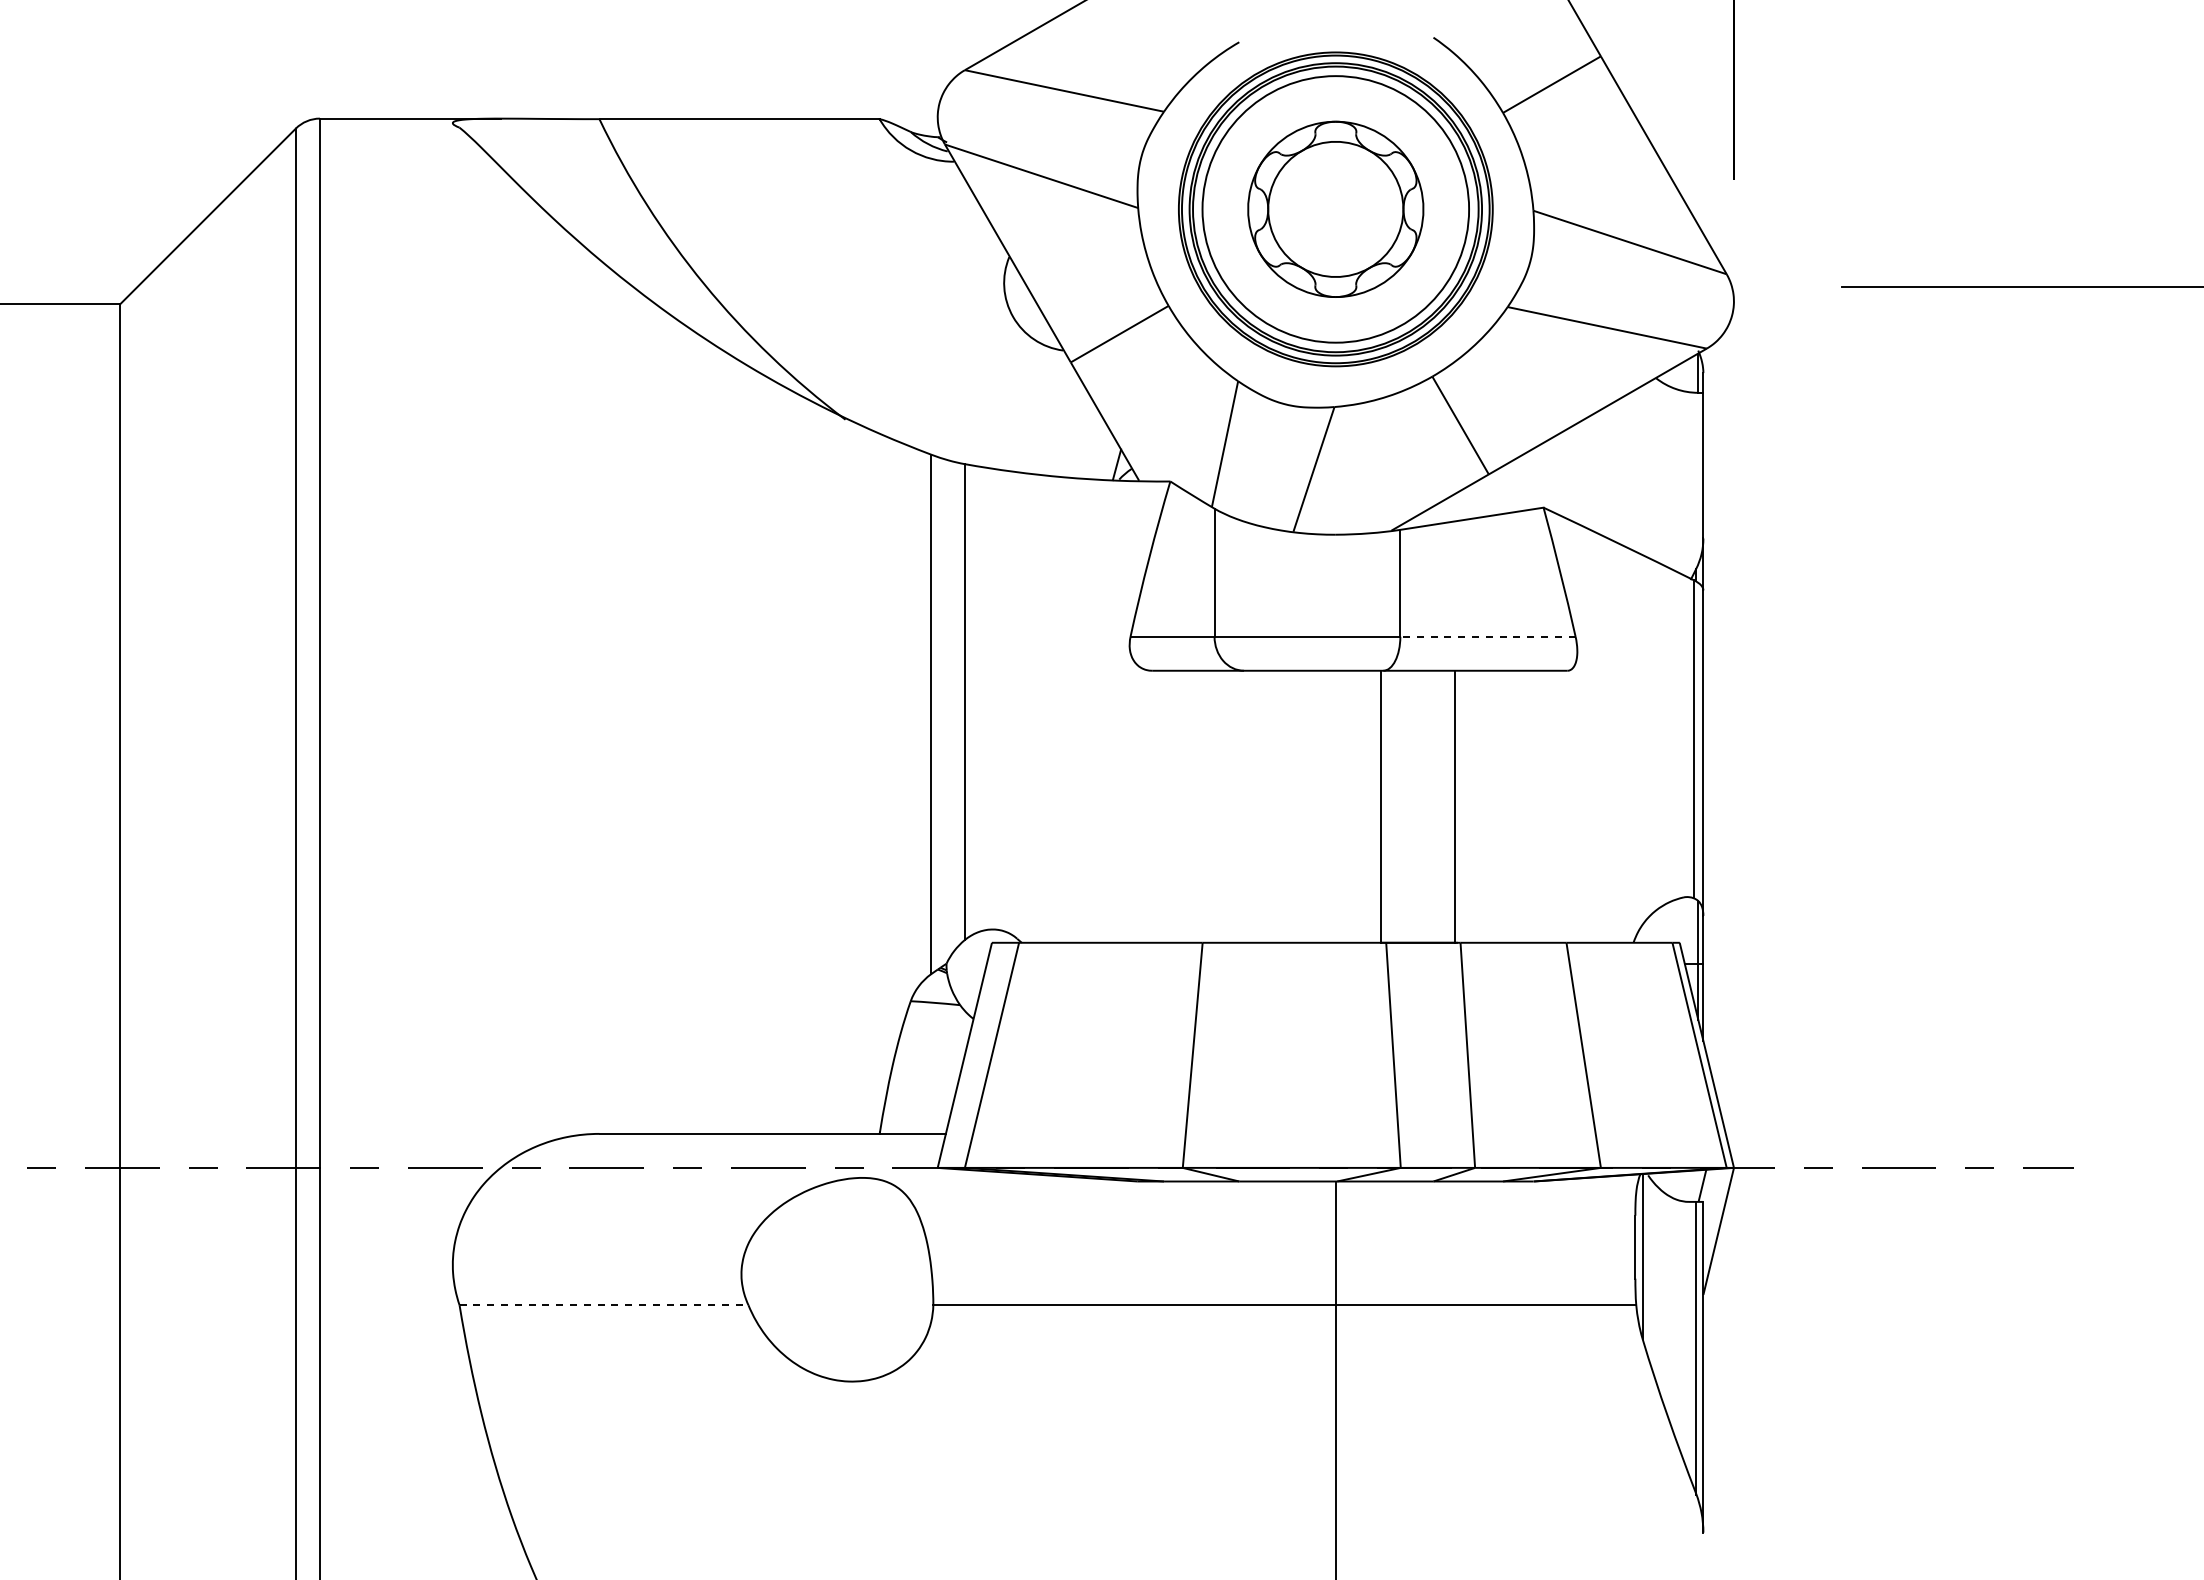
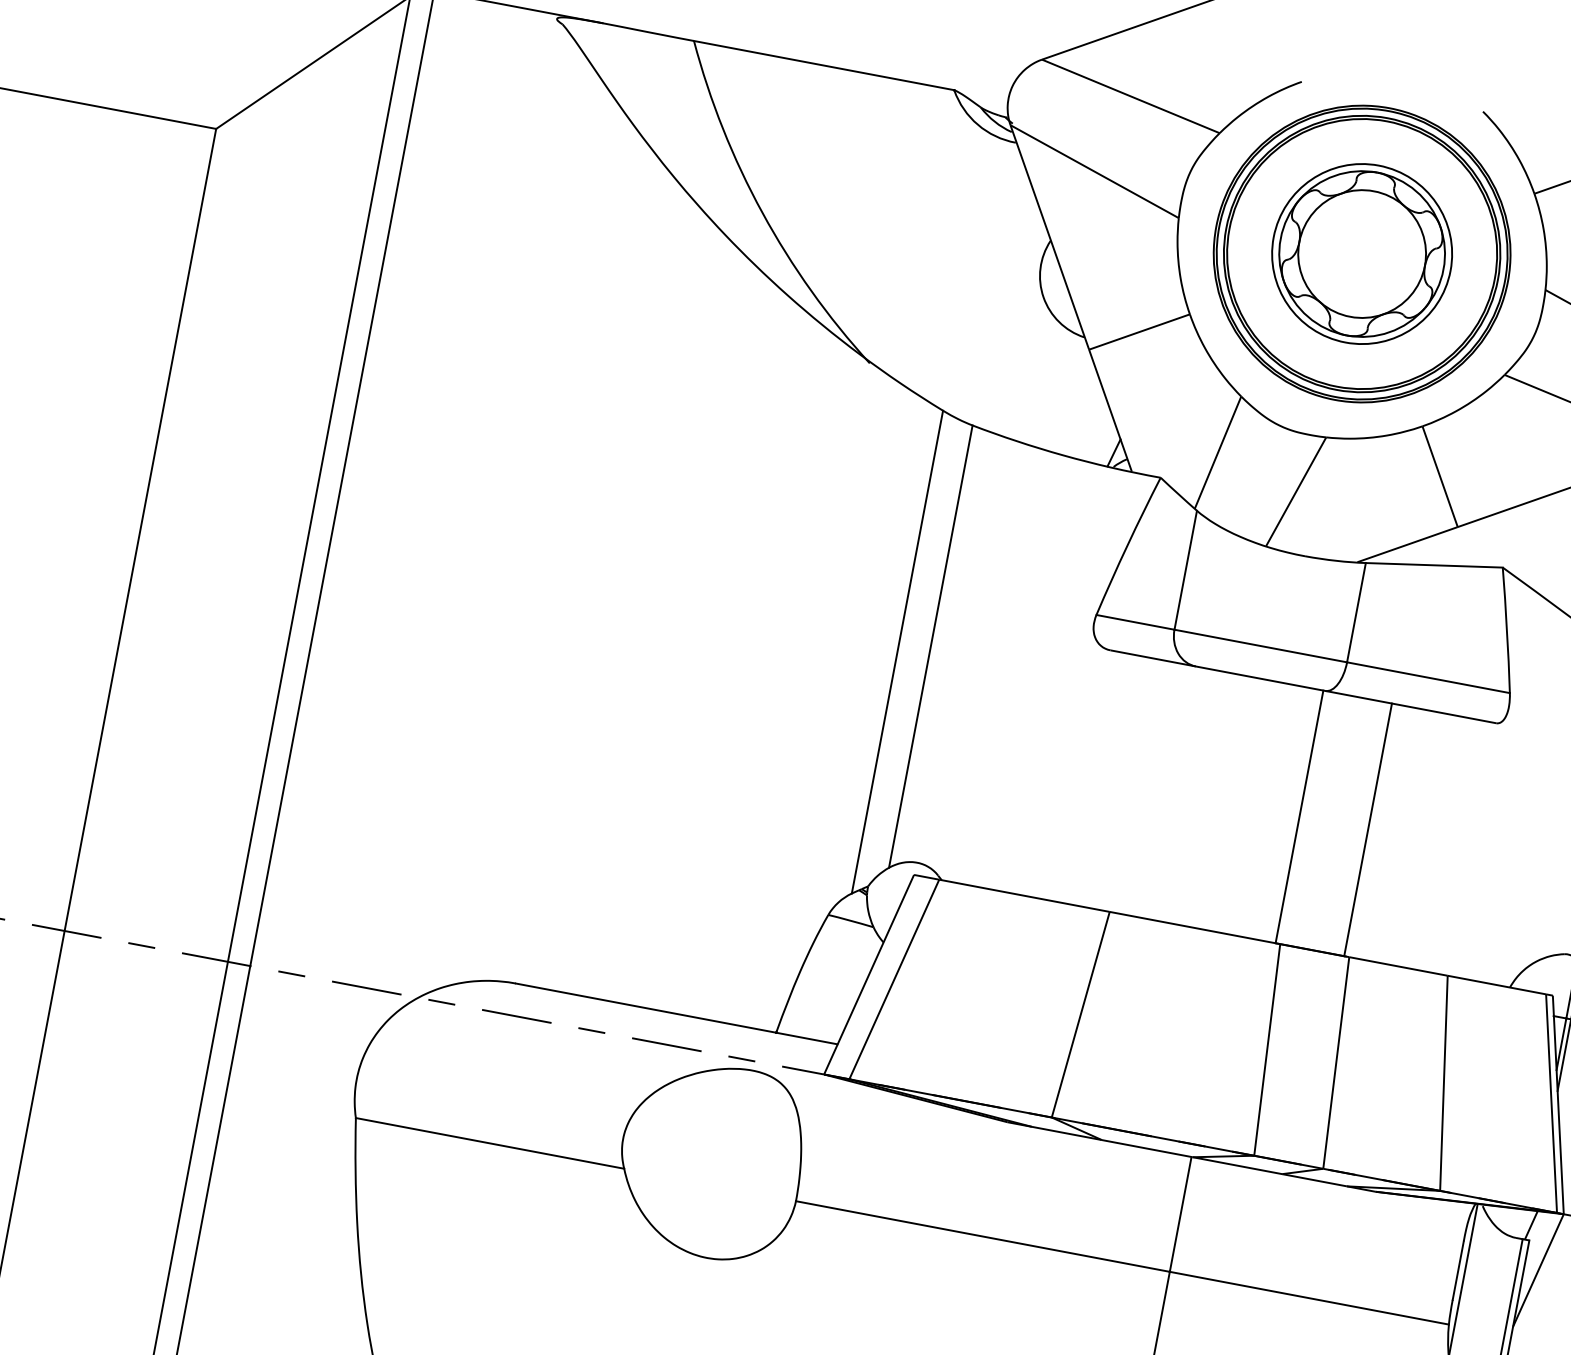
circle: (1335, 209) -> (1361, 254), size x0.71
line: (1487, 636) -> (1428, 677), dashed -> solid
line: (604, 1305) -> (490, 1143), dashed -> solid

